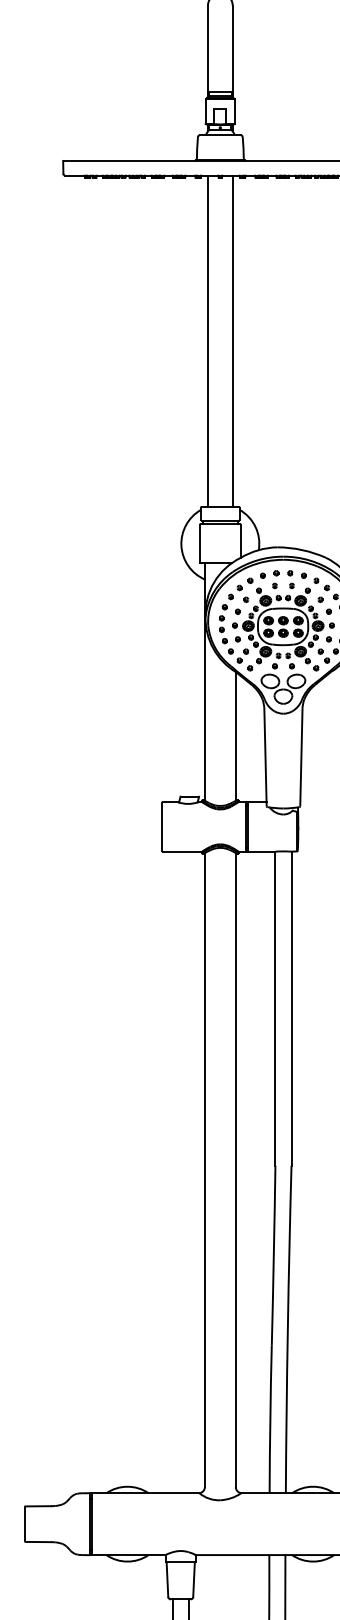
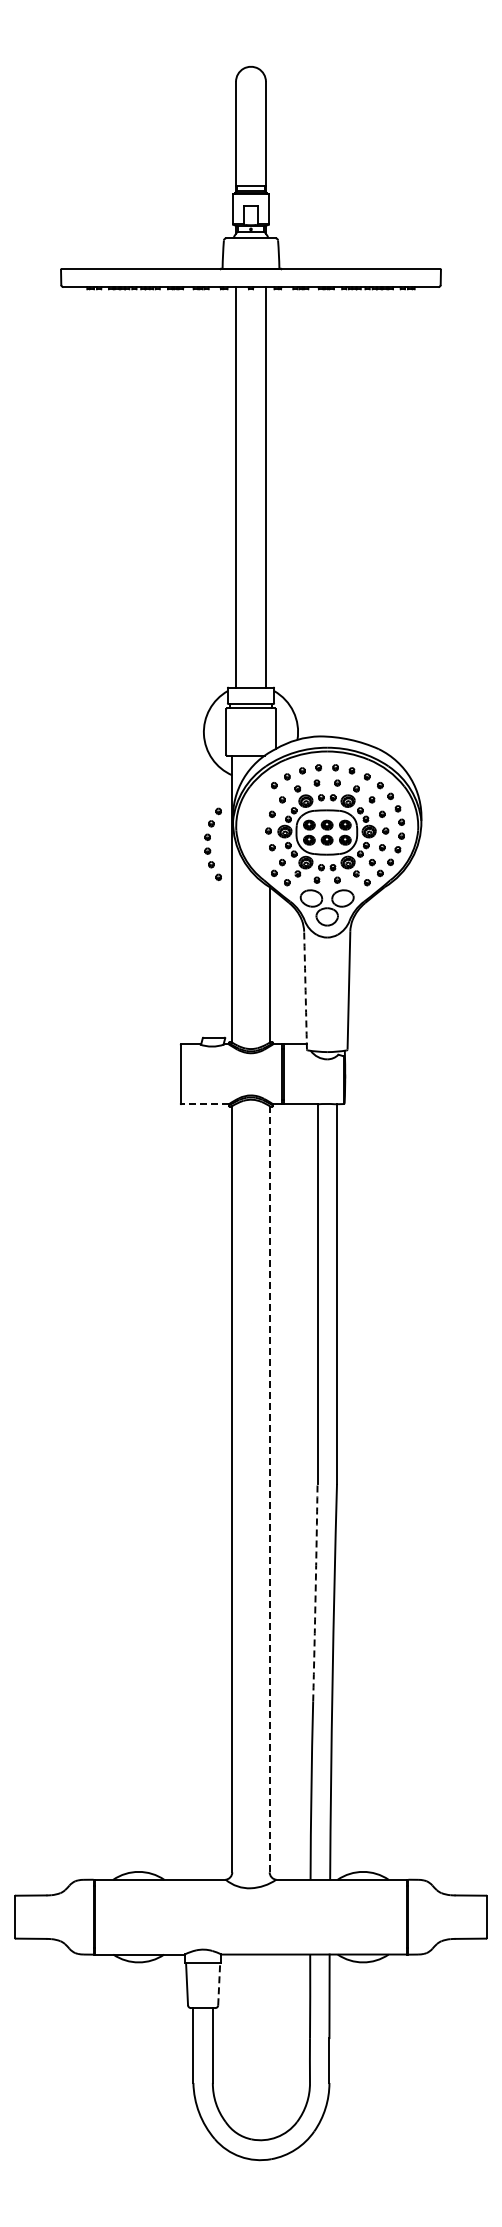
part: (225, 624) -> (212, 844), moved
arc: (265, 757) -> (305, 990), solid -> dashed
line: (182, 851) -> (205, 1104), solid -> dashed
line: (235, 1169) -> (269, 1488), solid -> dashed
arc: (273, 1255) -> (315, 1592), solid -> dashed
line: (194, 1579) -> (219, 1983), solid -> dashed

